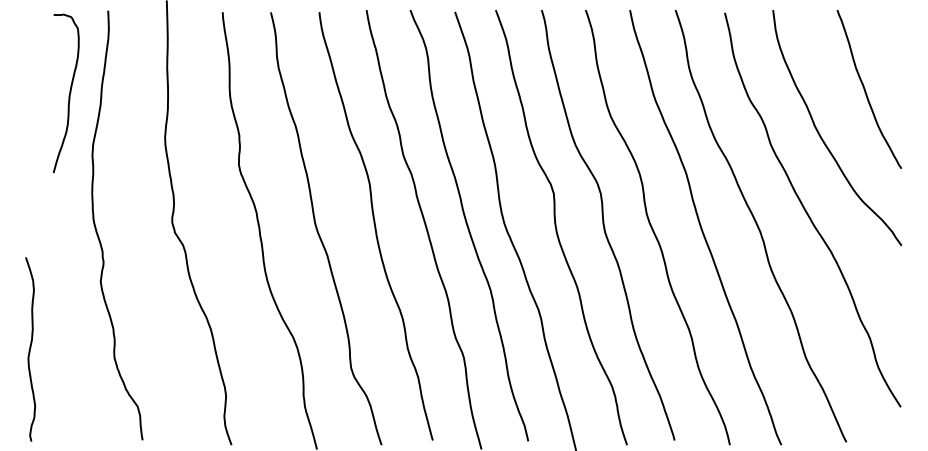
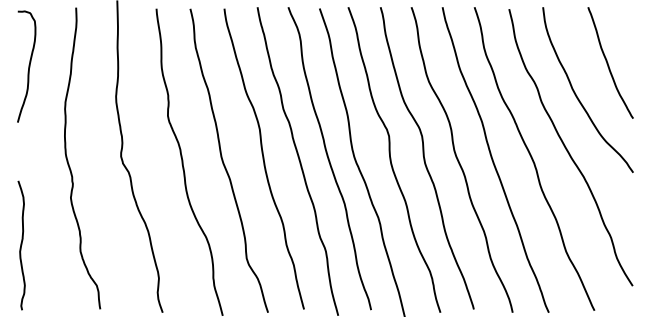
curve: (68, 93) -> (28, 66), moved

